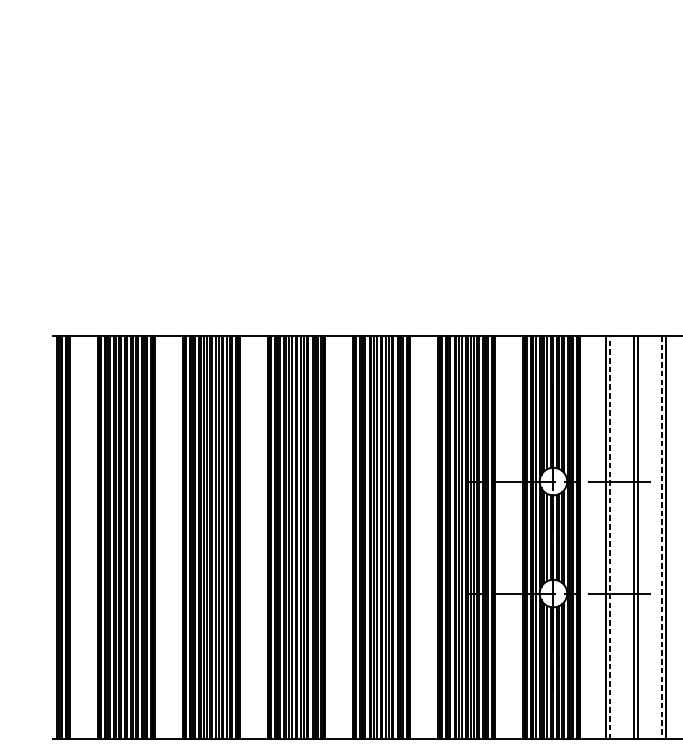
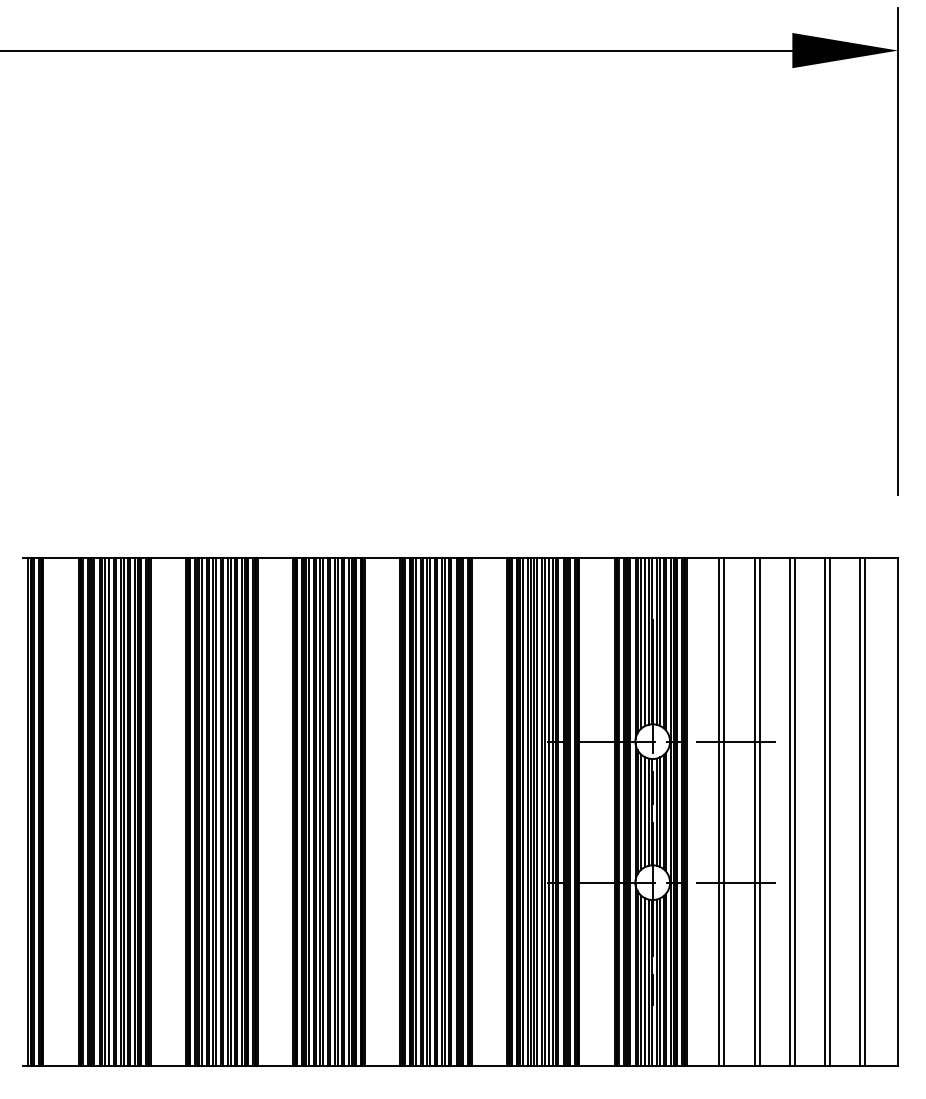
line: (610, 537) -> (724, 812), dashed -> solid
line: (662, 537) -> (789, 812), dashed -> solid

